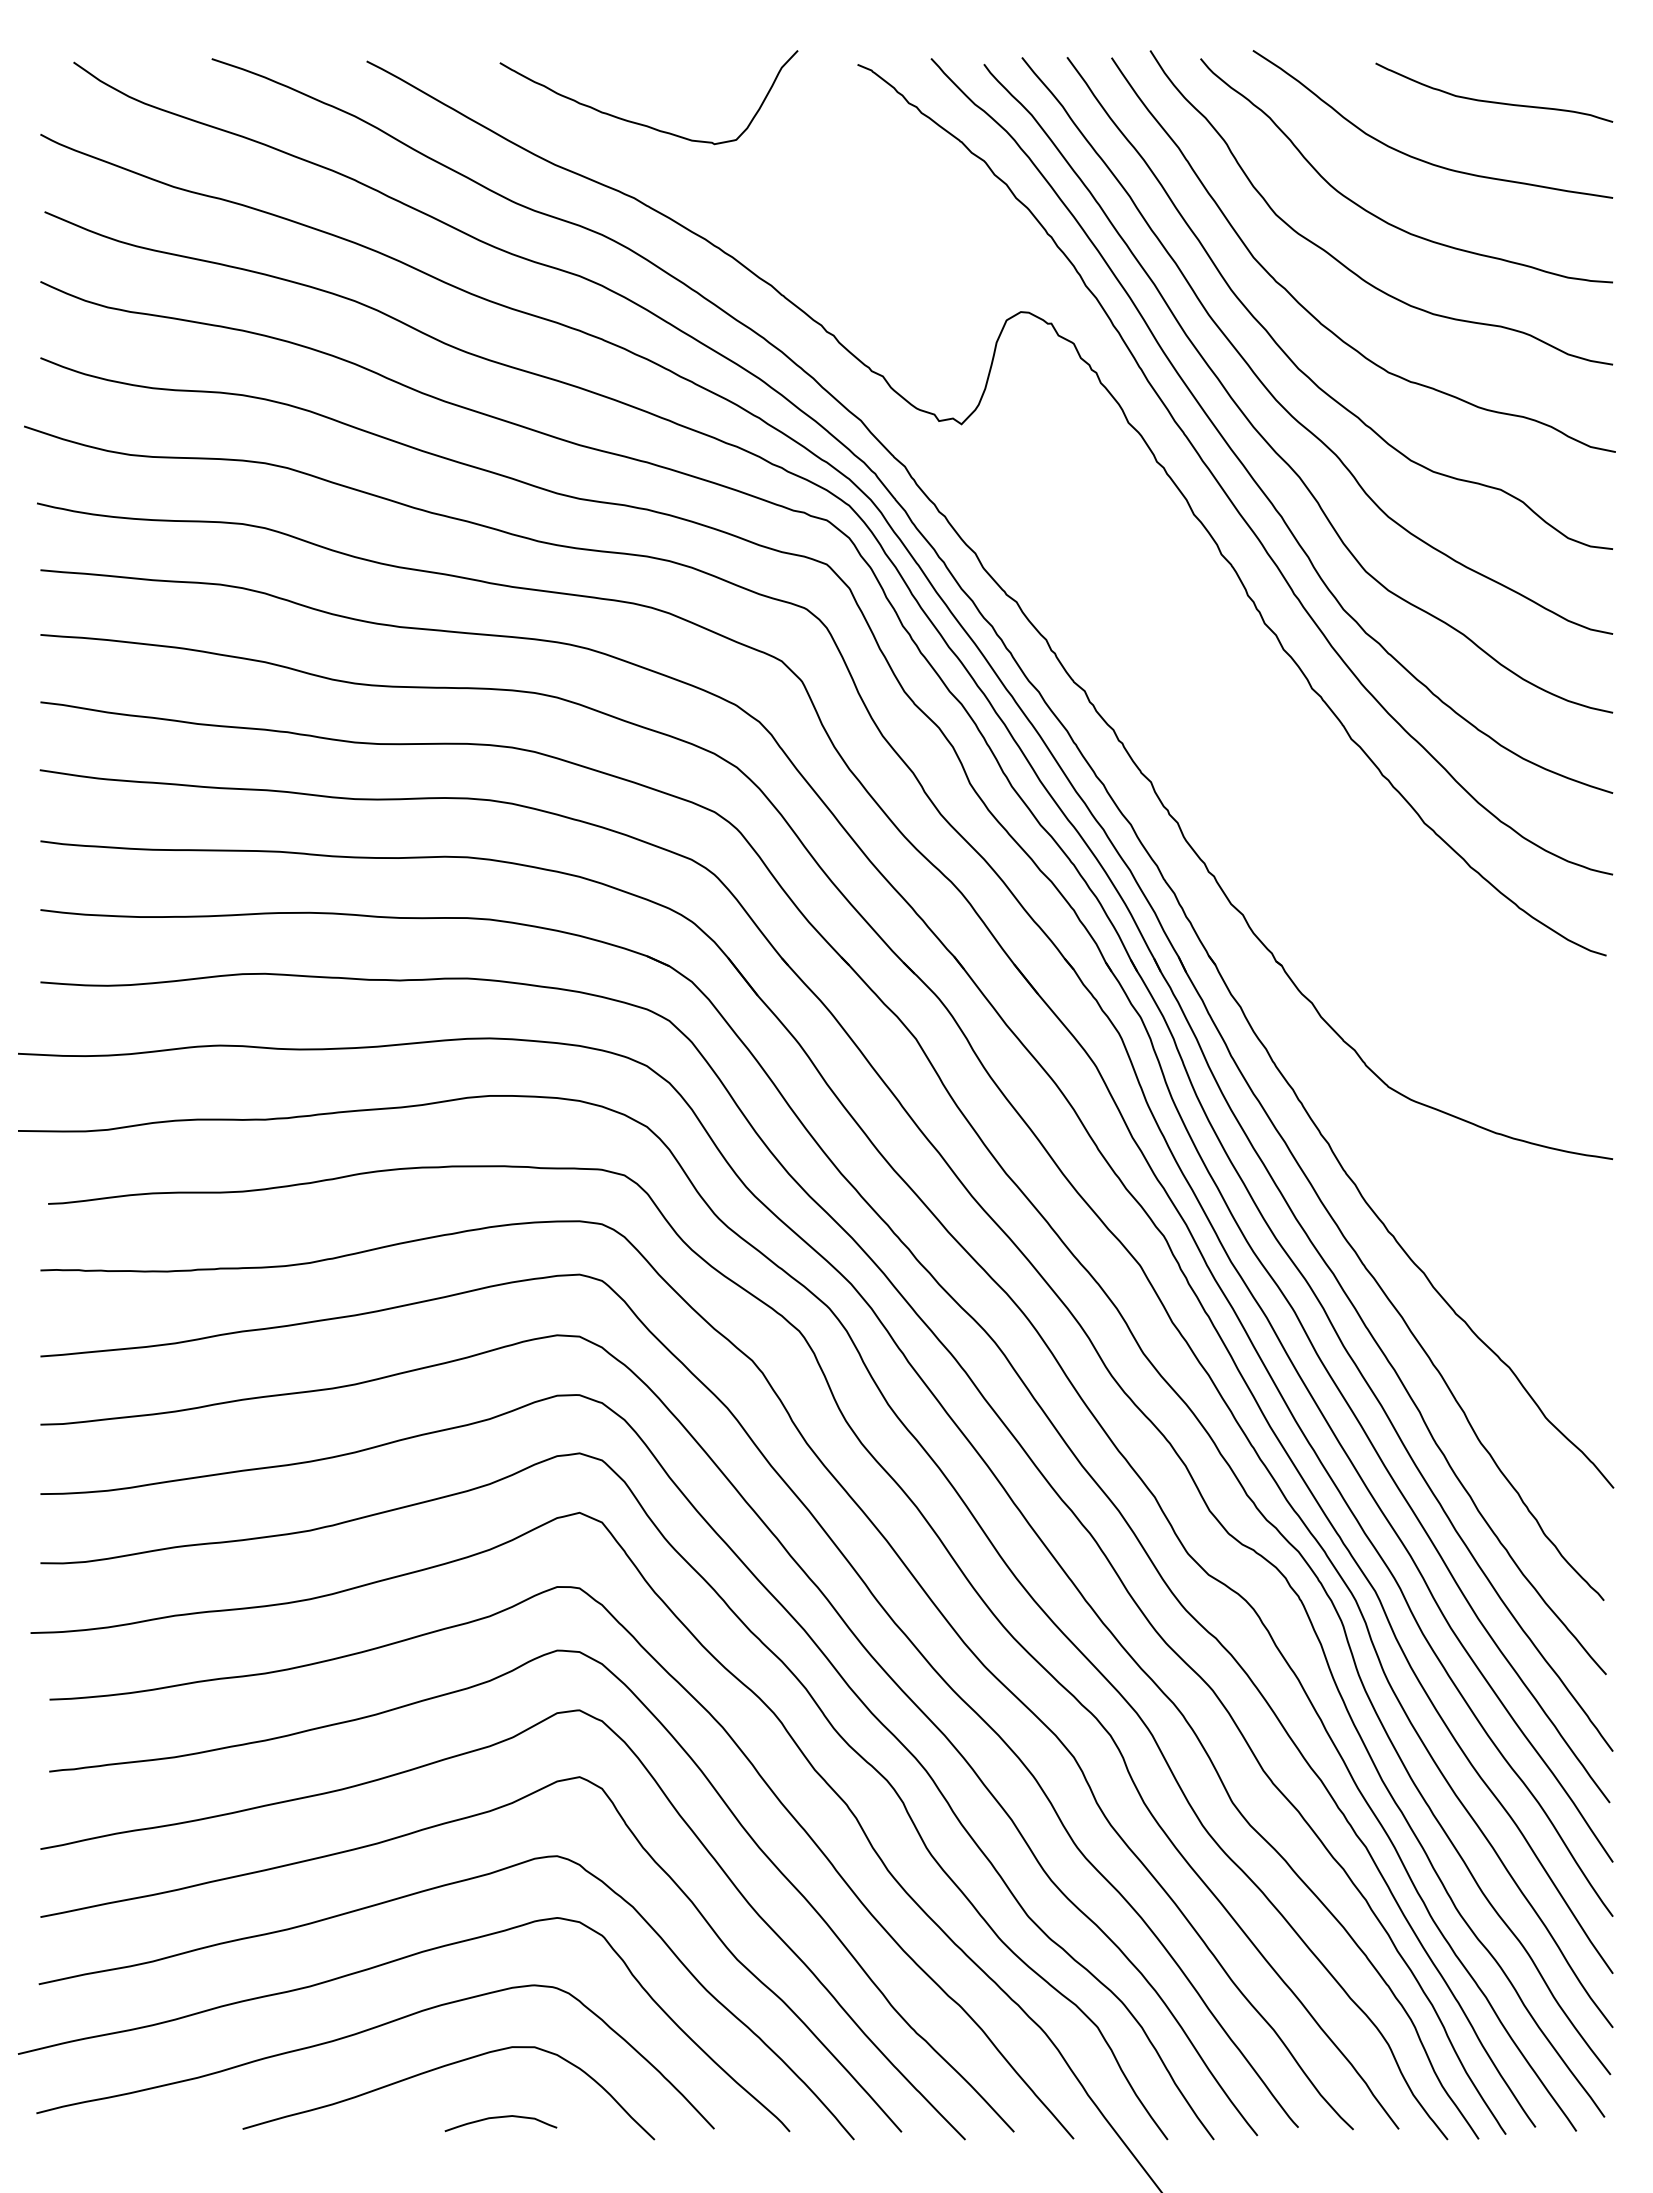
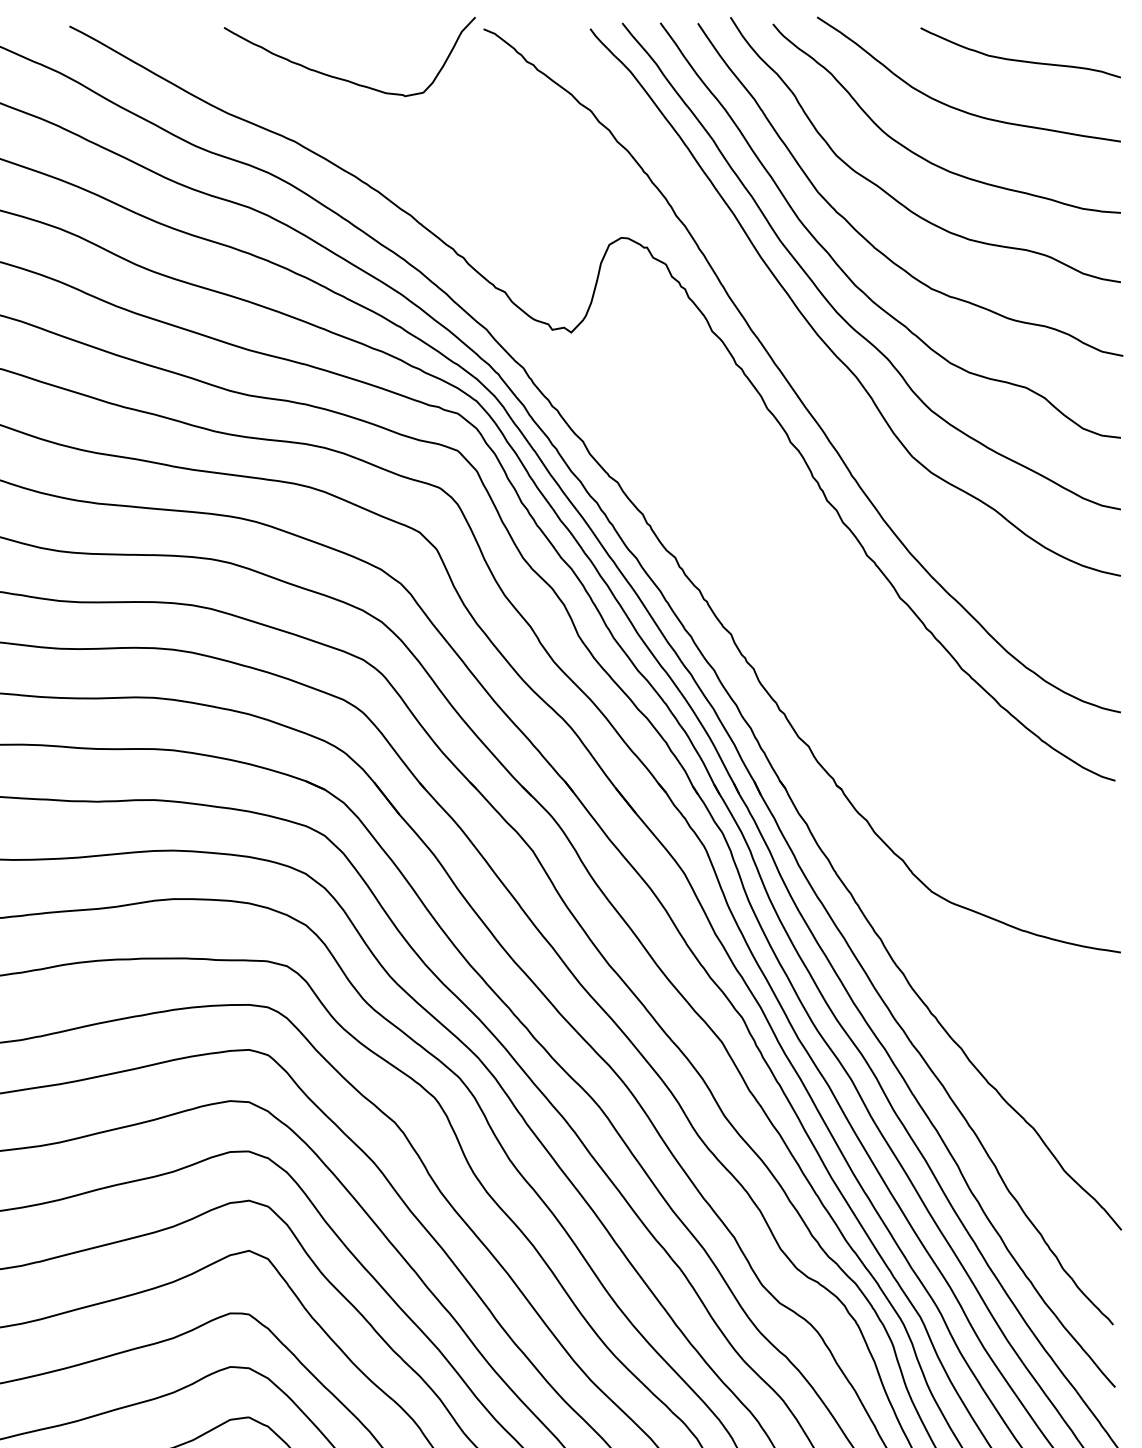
curve: (641, 123) -> (343, 78), moved
curve: (1237, 455) -> (804, 358), removed

